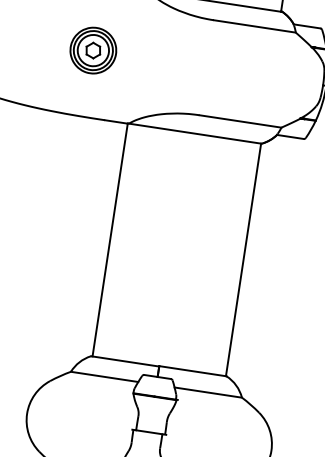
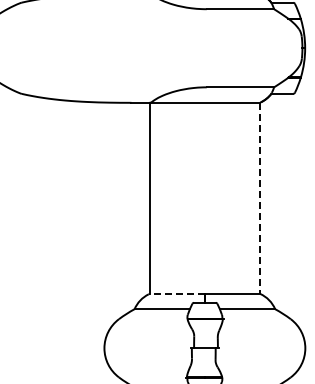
part: (93, 49) -> (113, 47), removed
line: (243, 260) -> (259, 198), solid -> dashed
line: (124, 361) -> (176, 294), solid -> dashed

